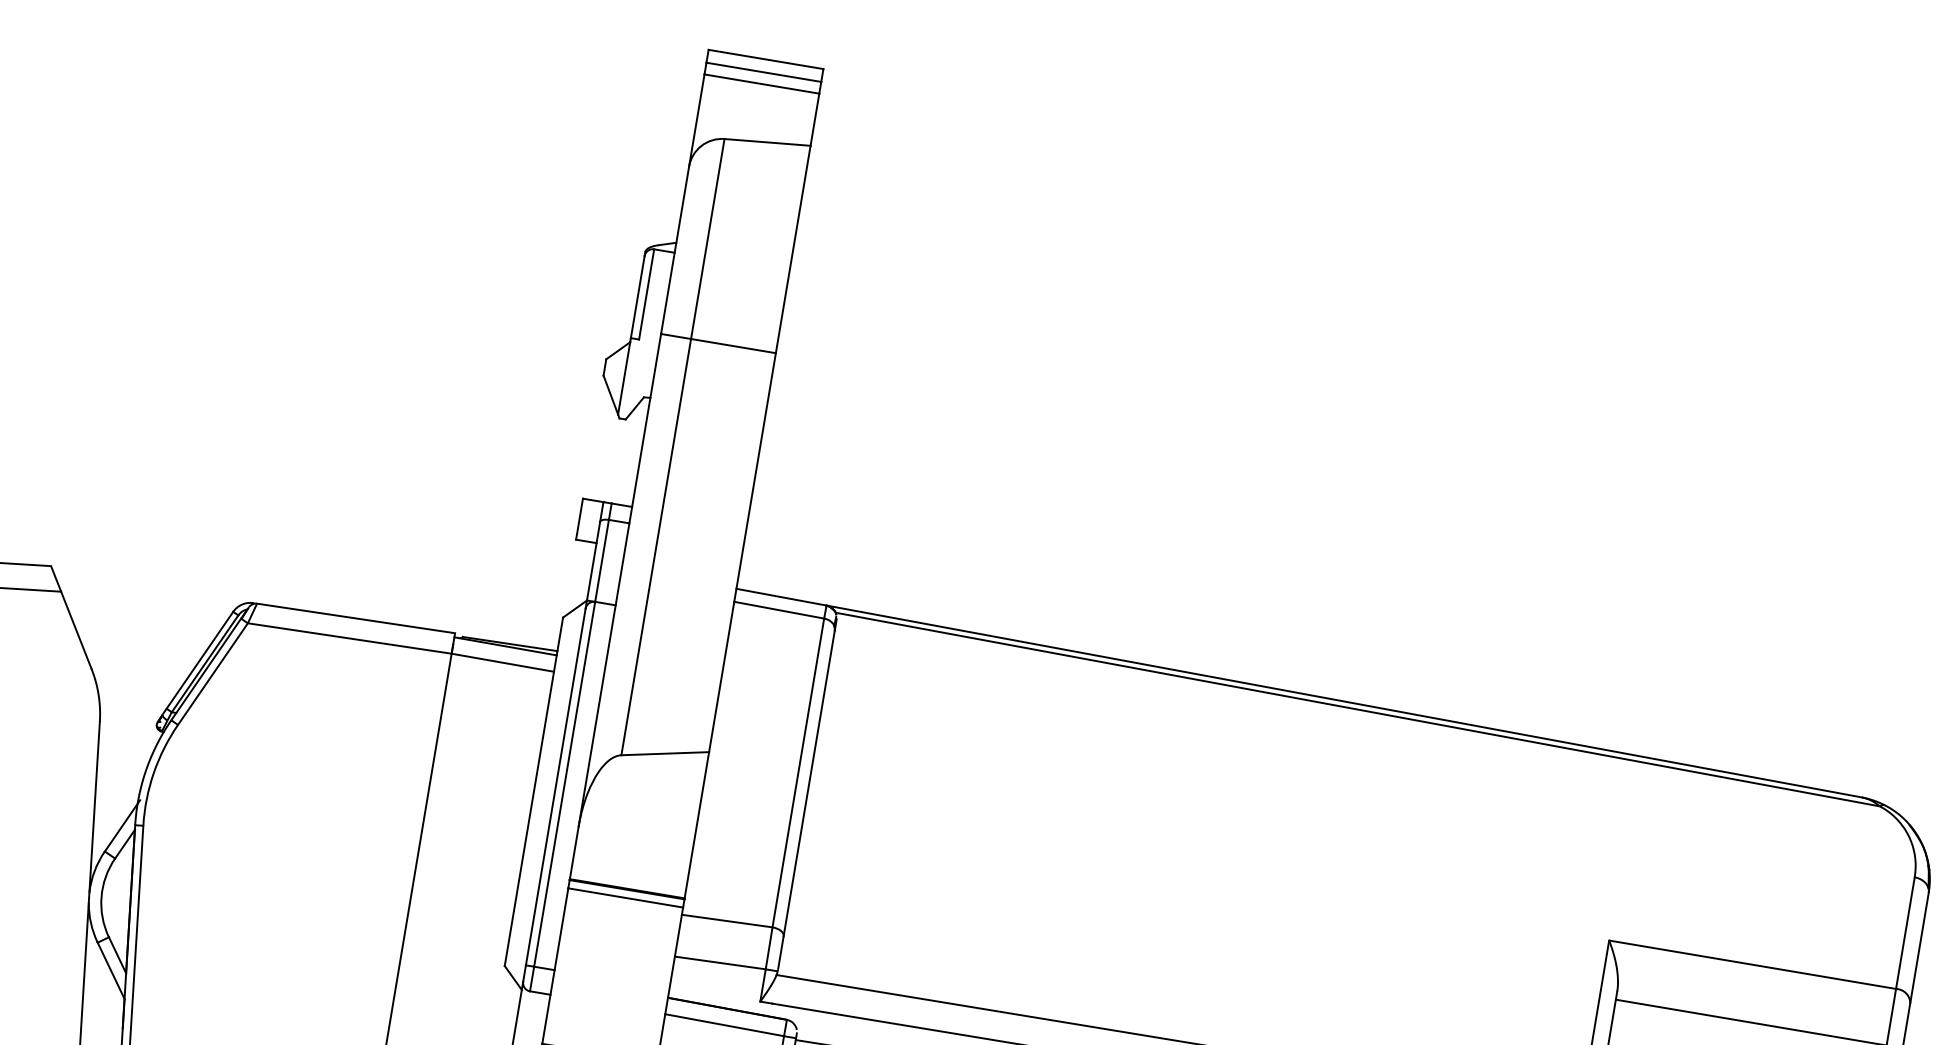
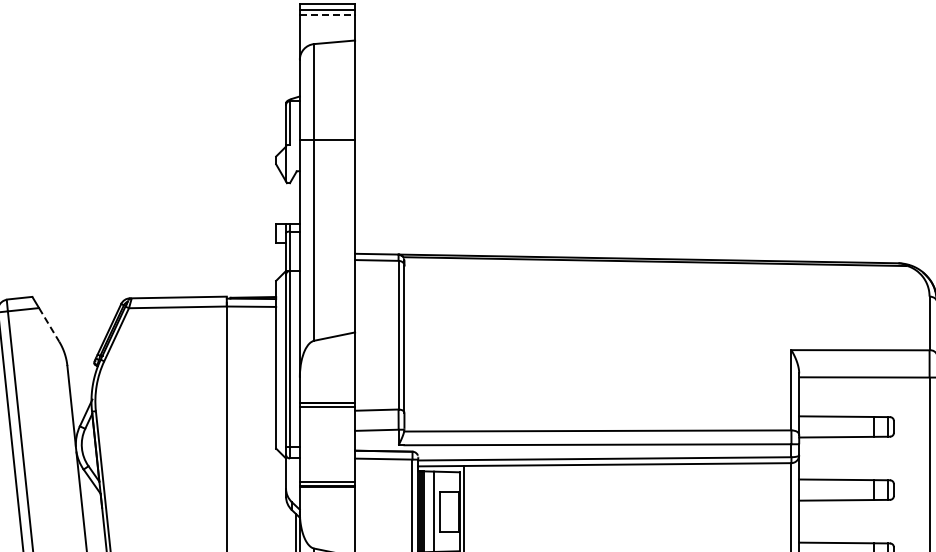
line: (761, 84) -> (327, 15), solid -> dashed
line: (77, 629) -> (49, 324), solid -> dashed

